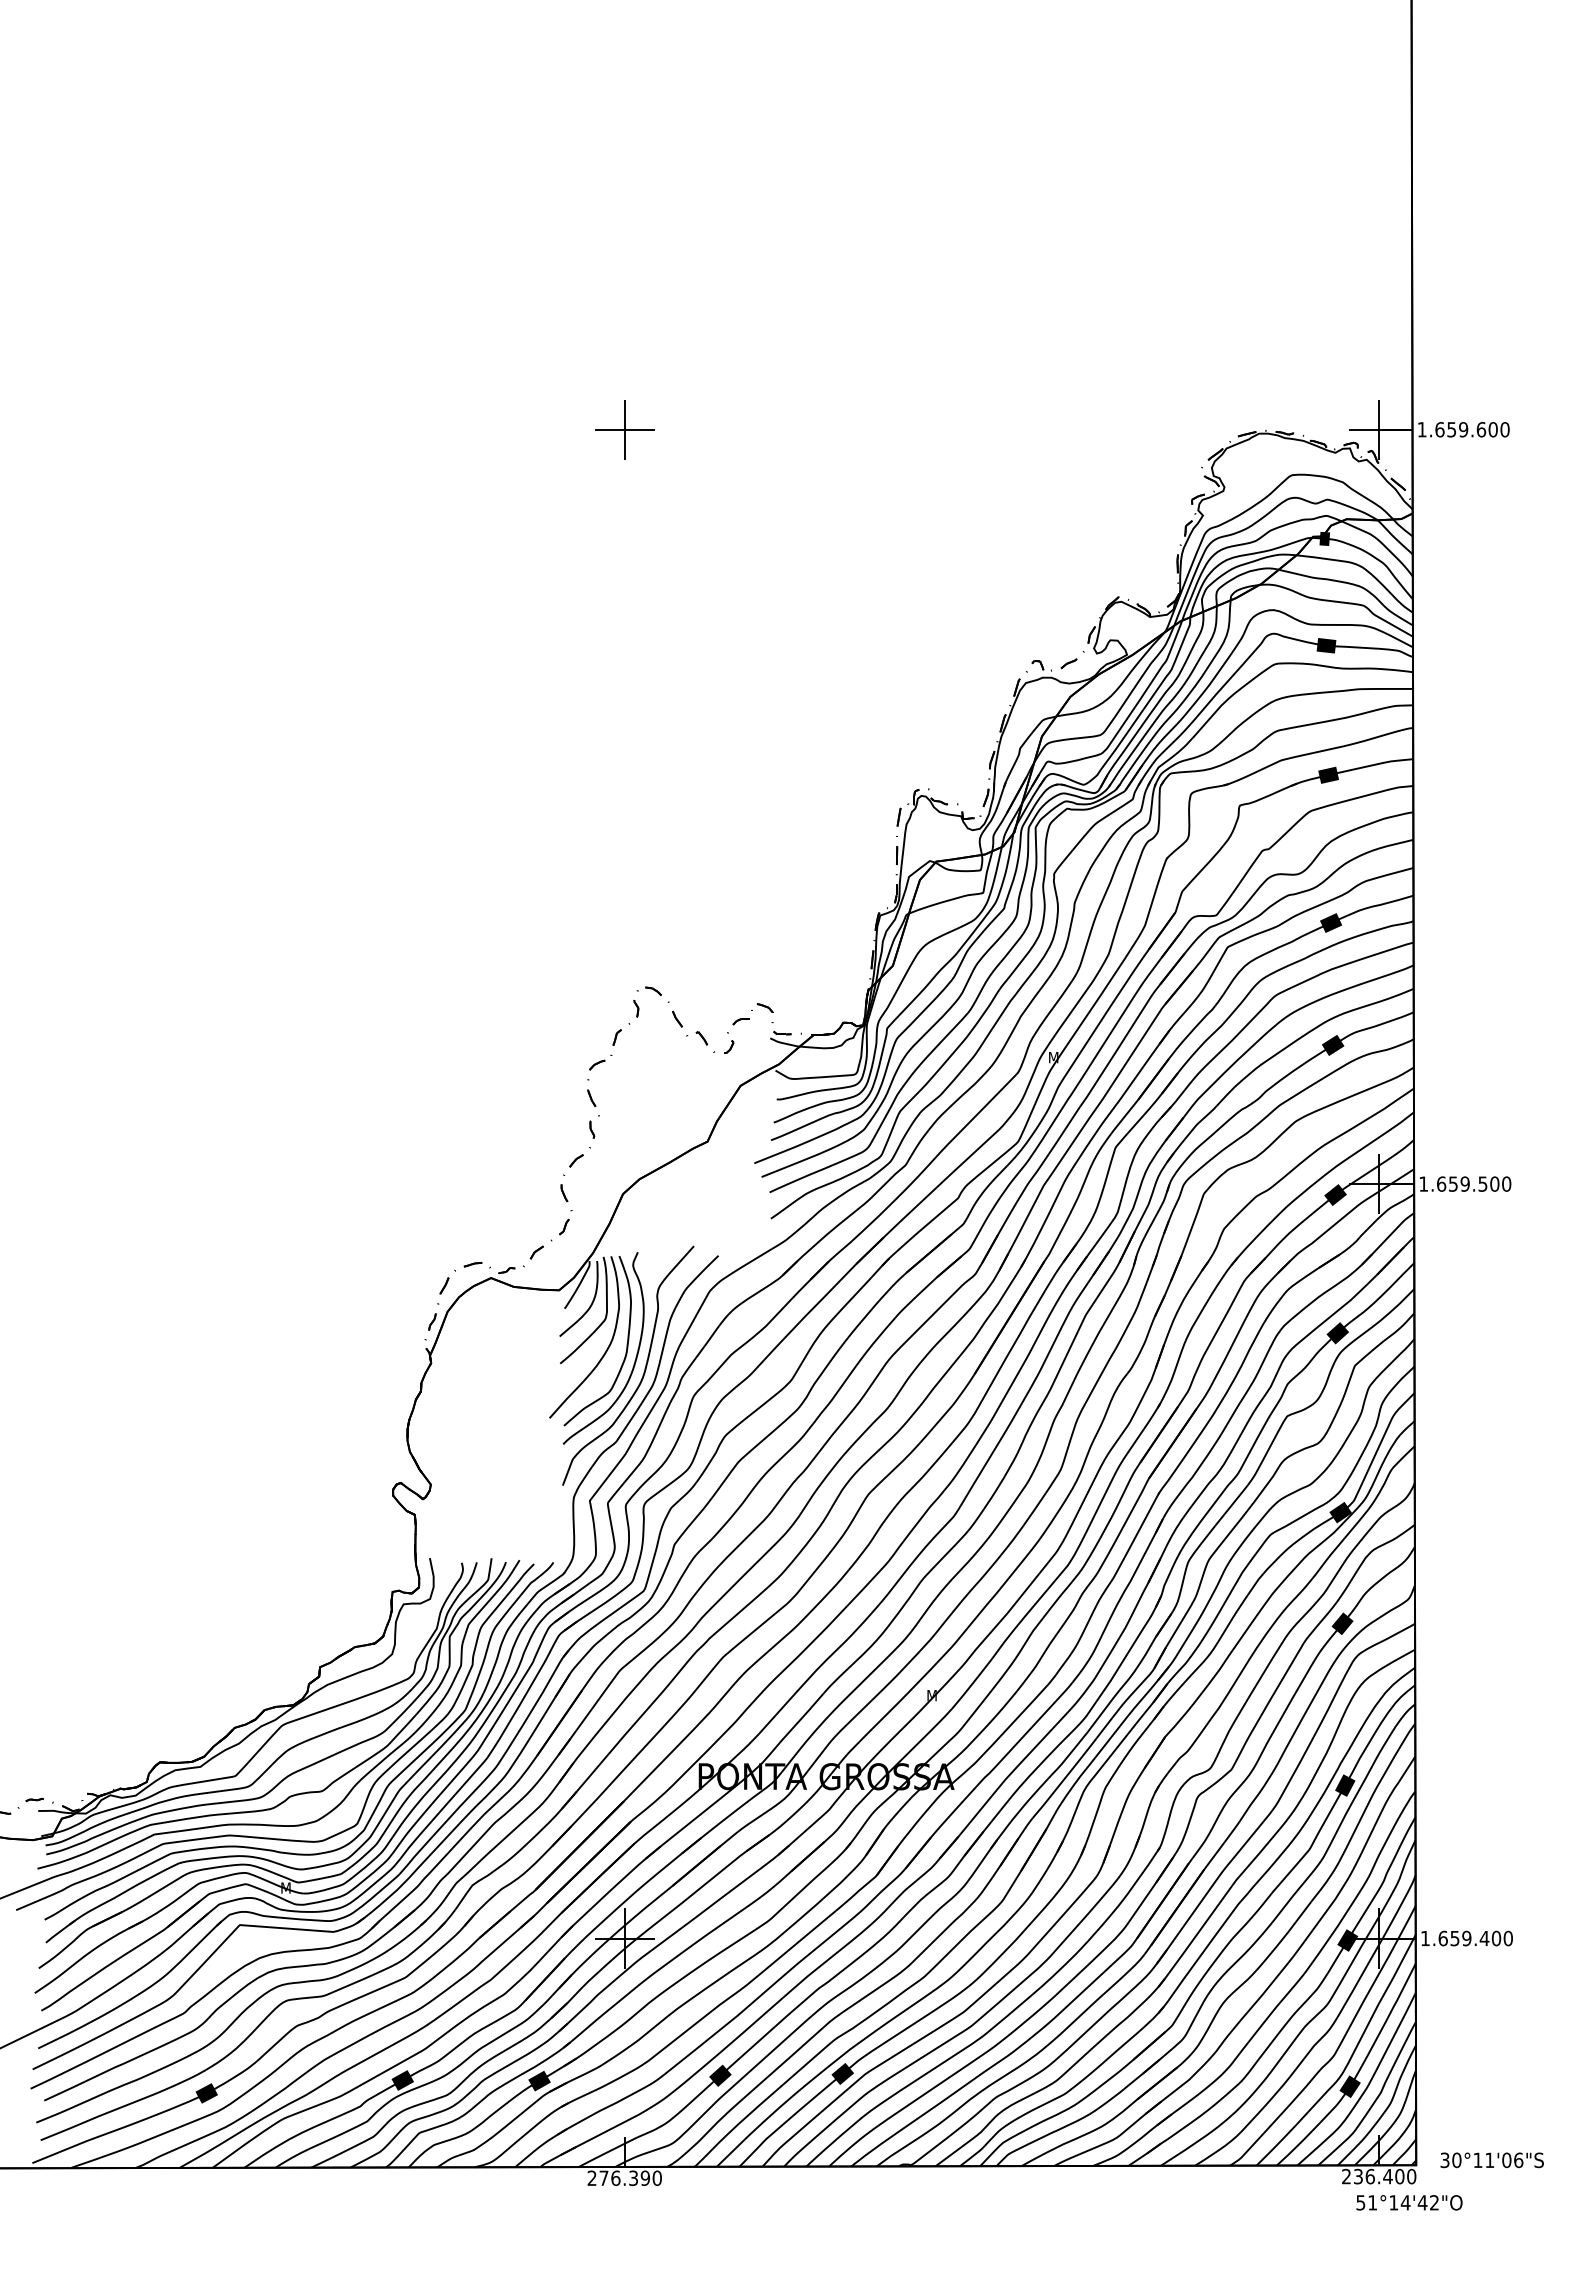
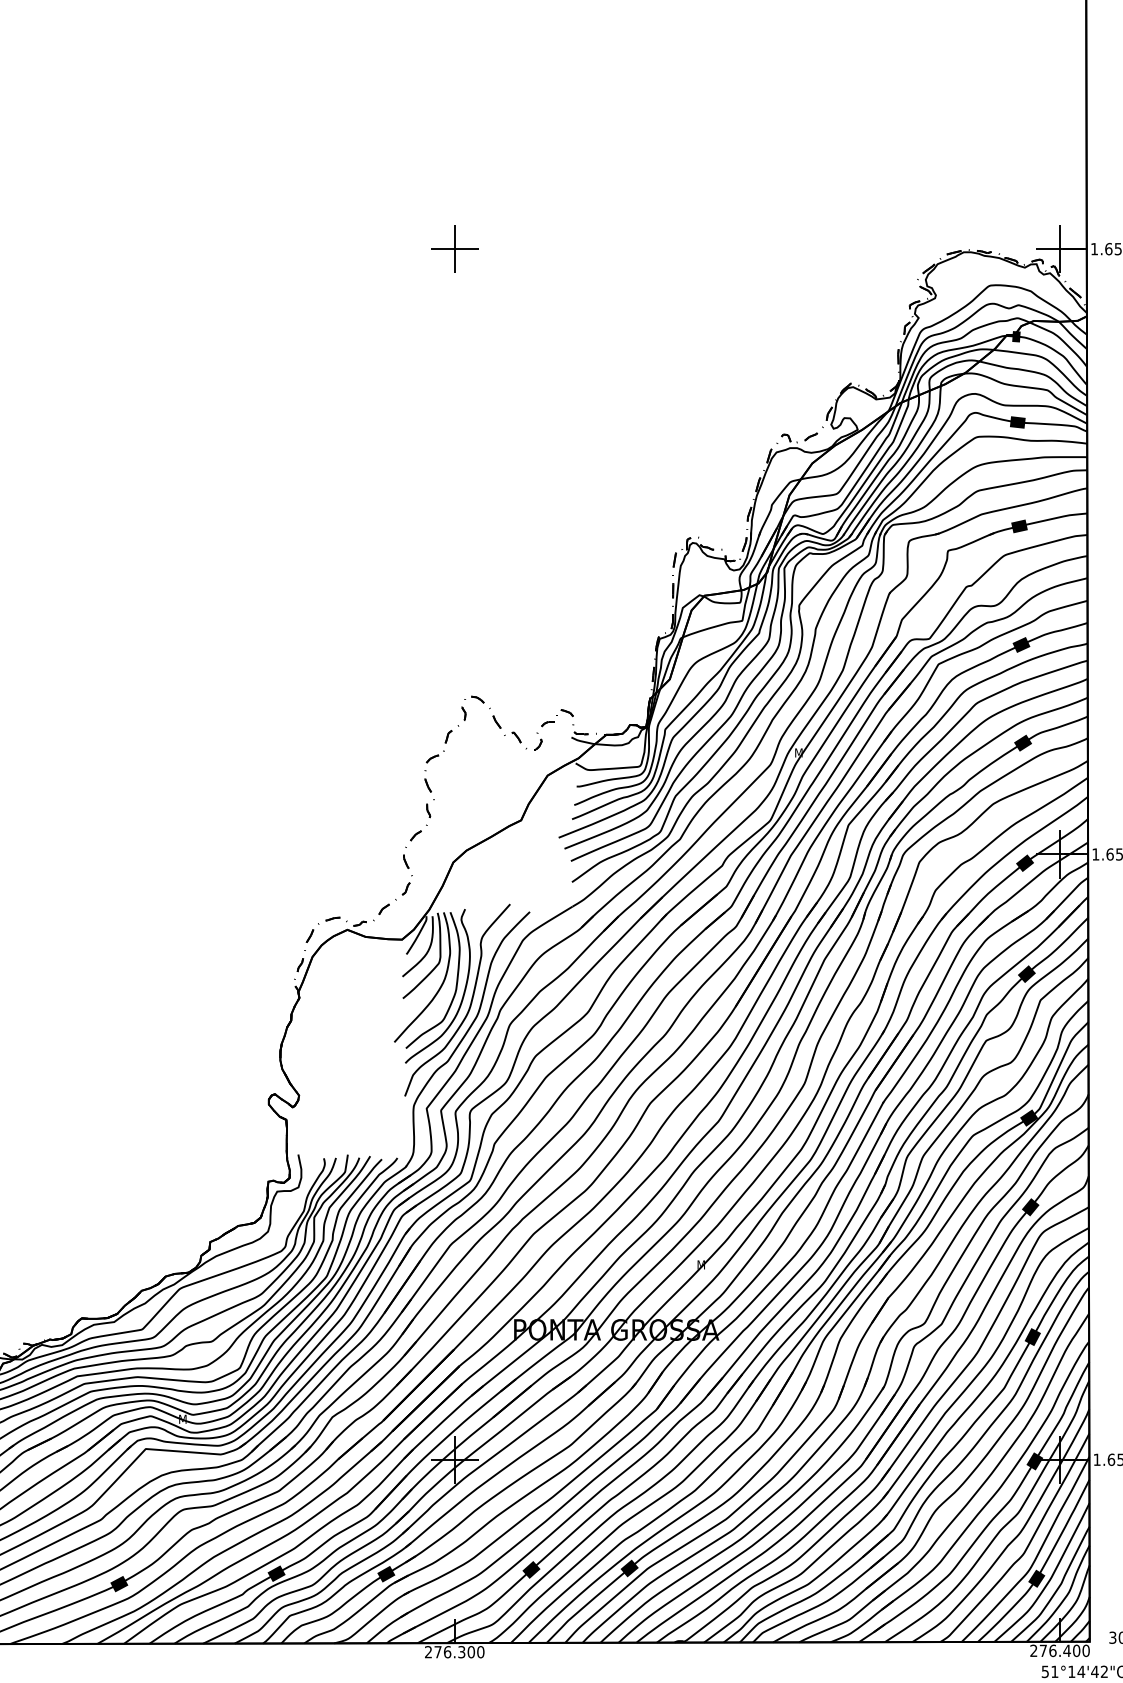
text: (1358, 2176) -> (1043, 1650), 236.400 -> 276.400
text: (644, 2178) -> (470, 1652), 276.390 -> 276.300

